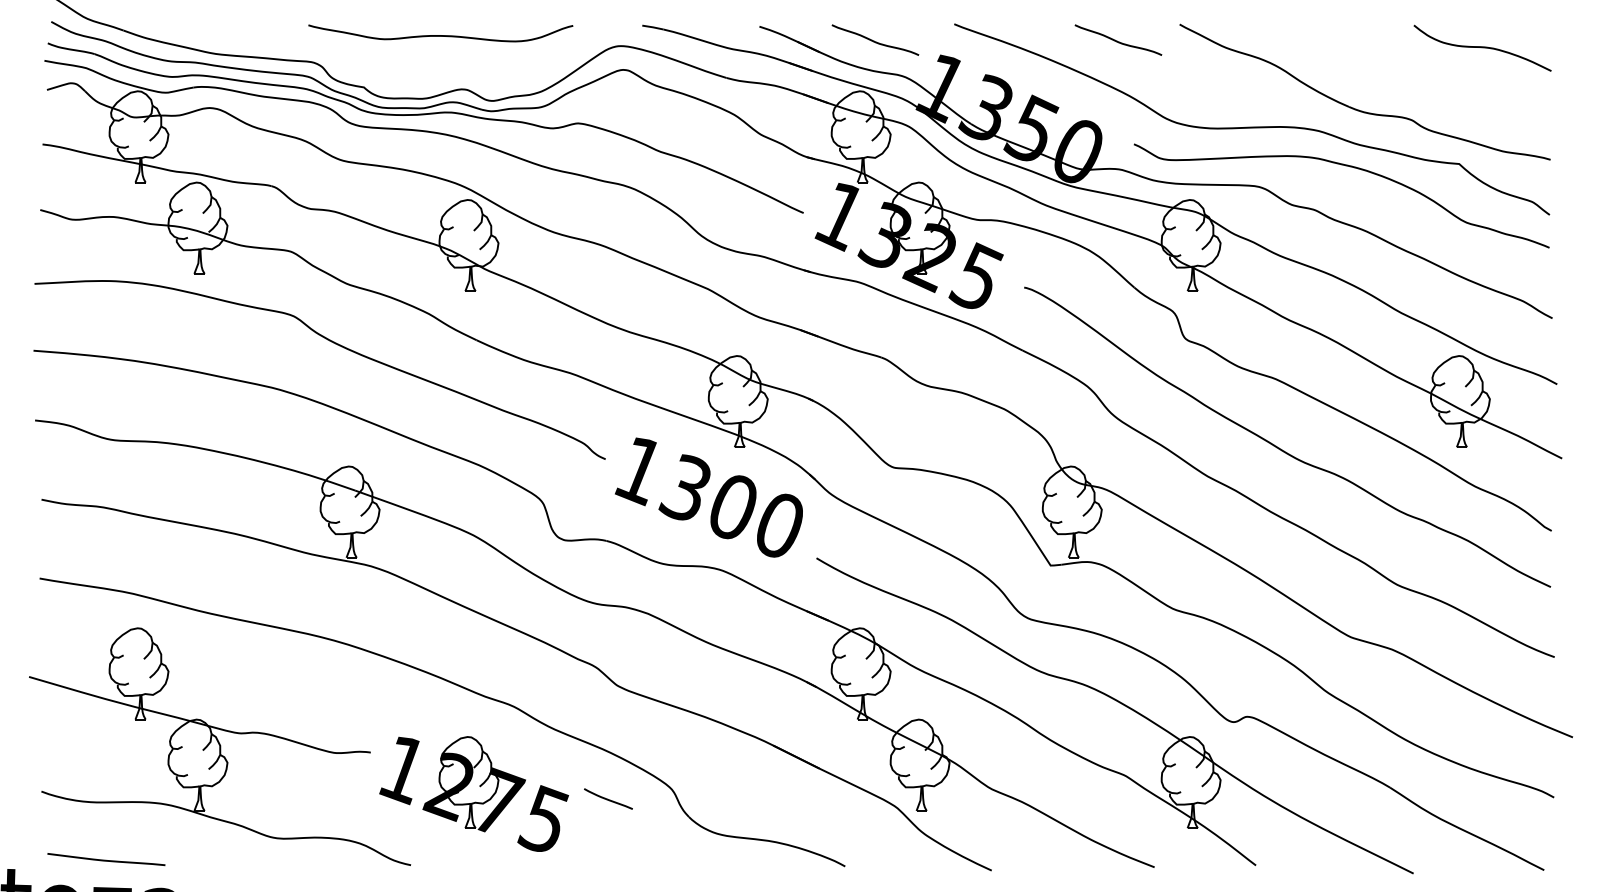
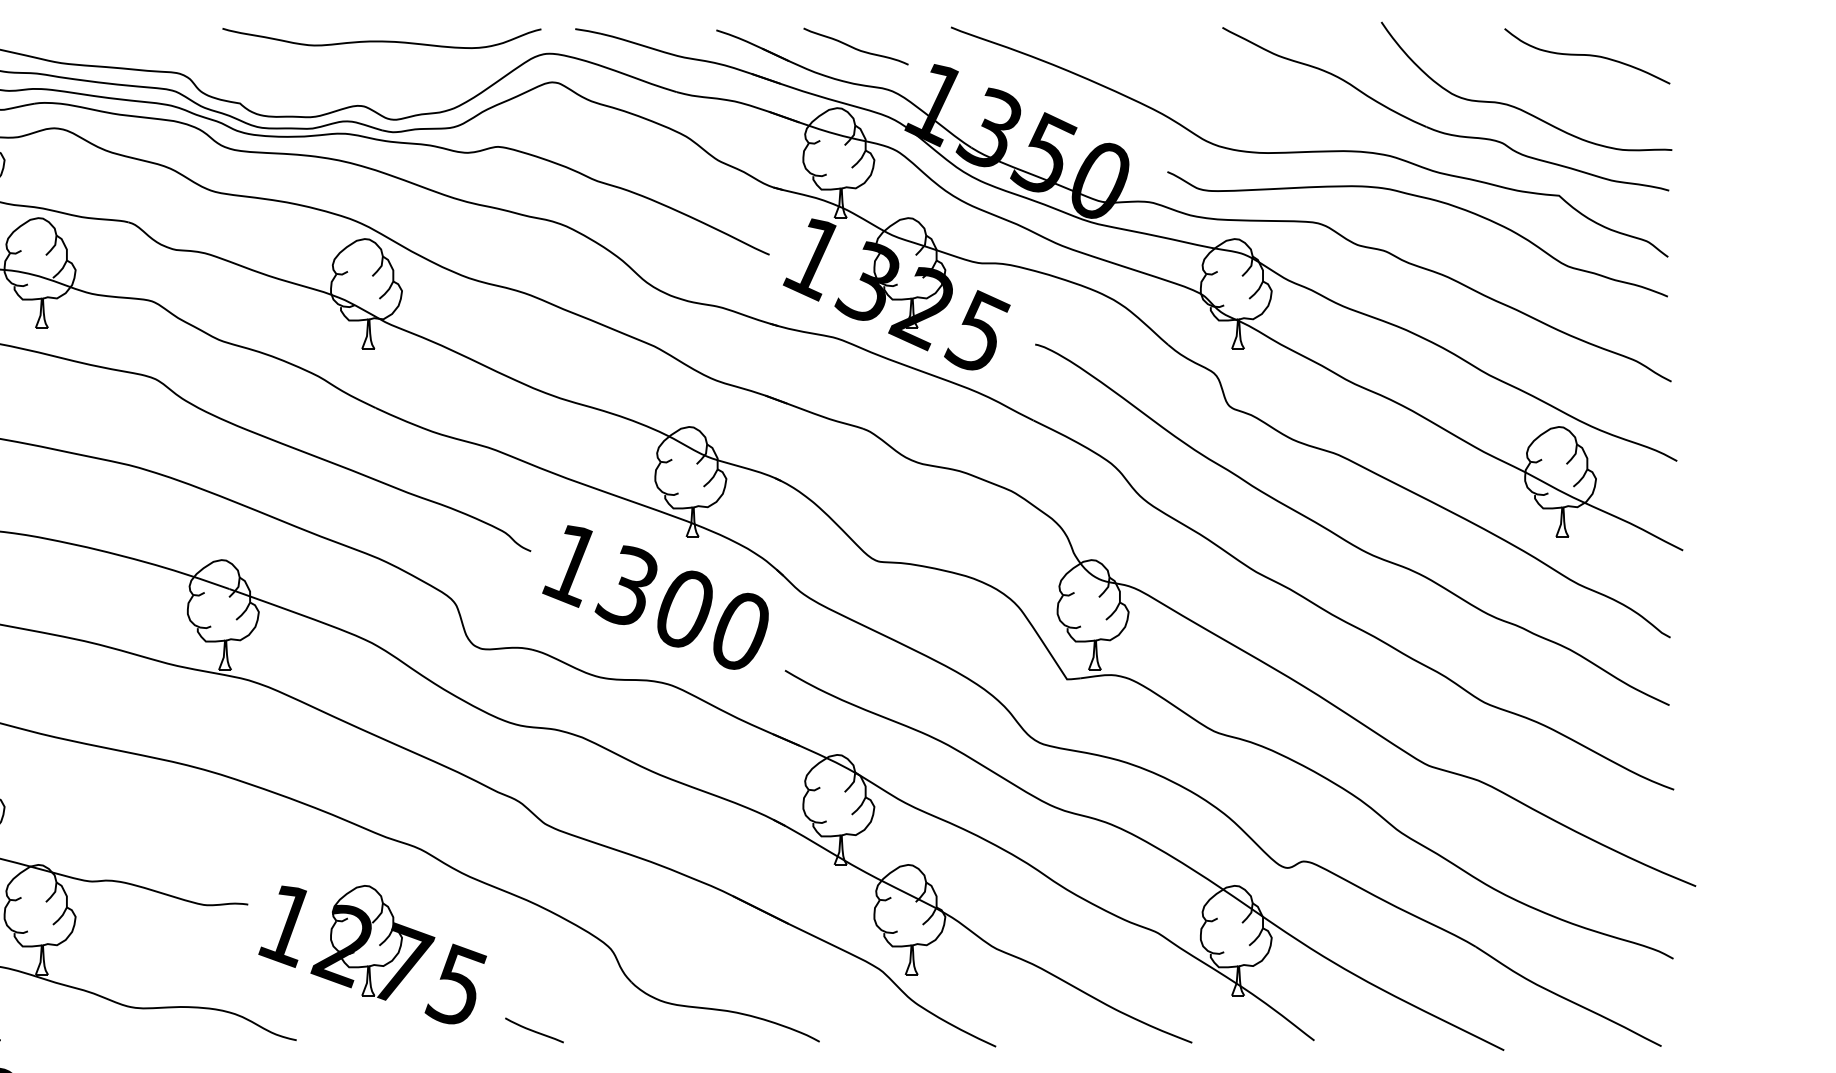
curve: (440, 35) -> (381, 40), moved
curve: (1117, 40) -> (1147, 46), removed
curve: (1425, 90) -> (1518, 107), added
line: (607, 798) -> (533, 1029), moved

